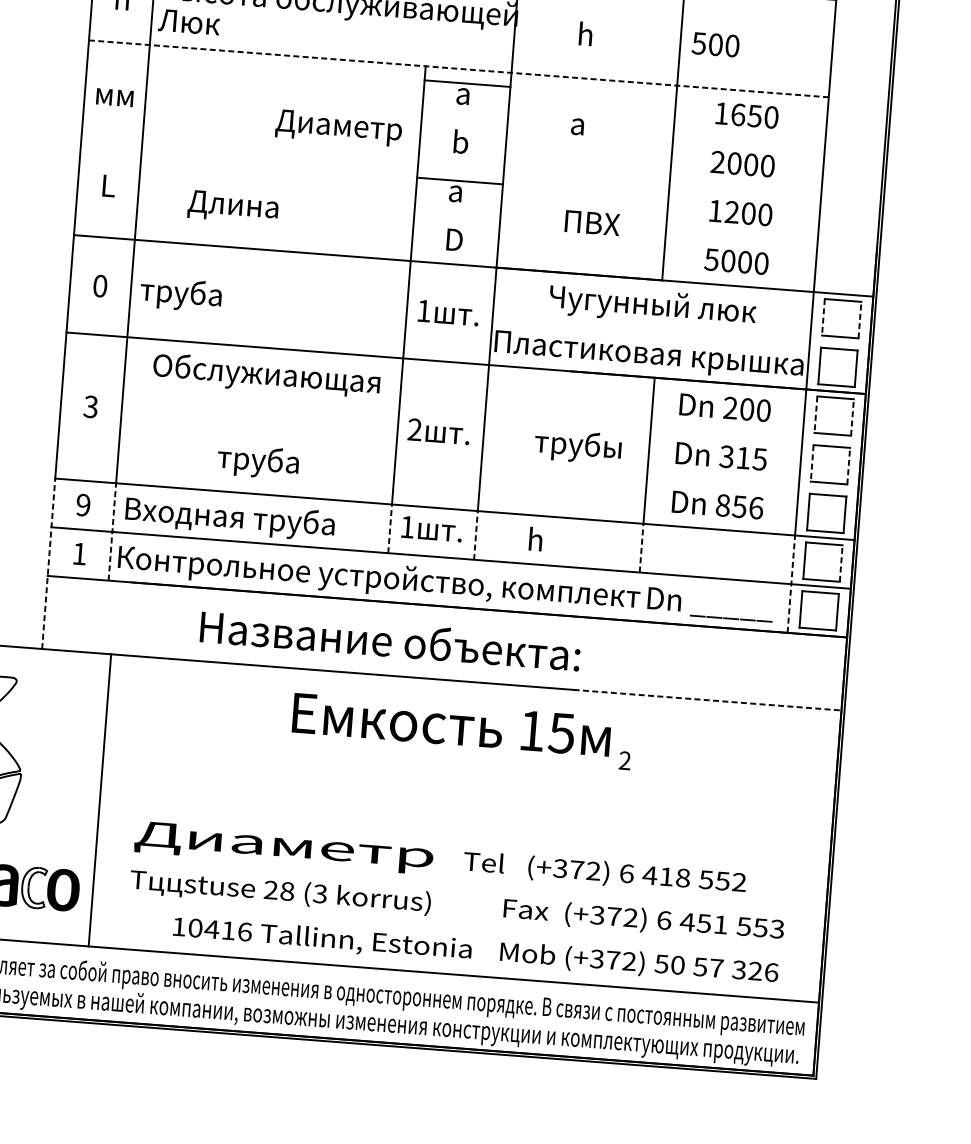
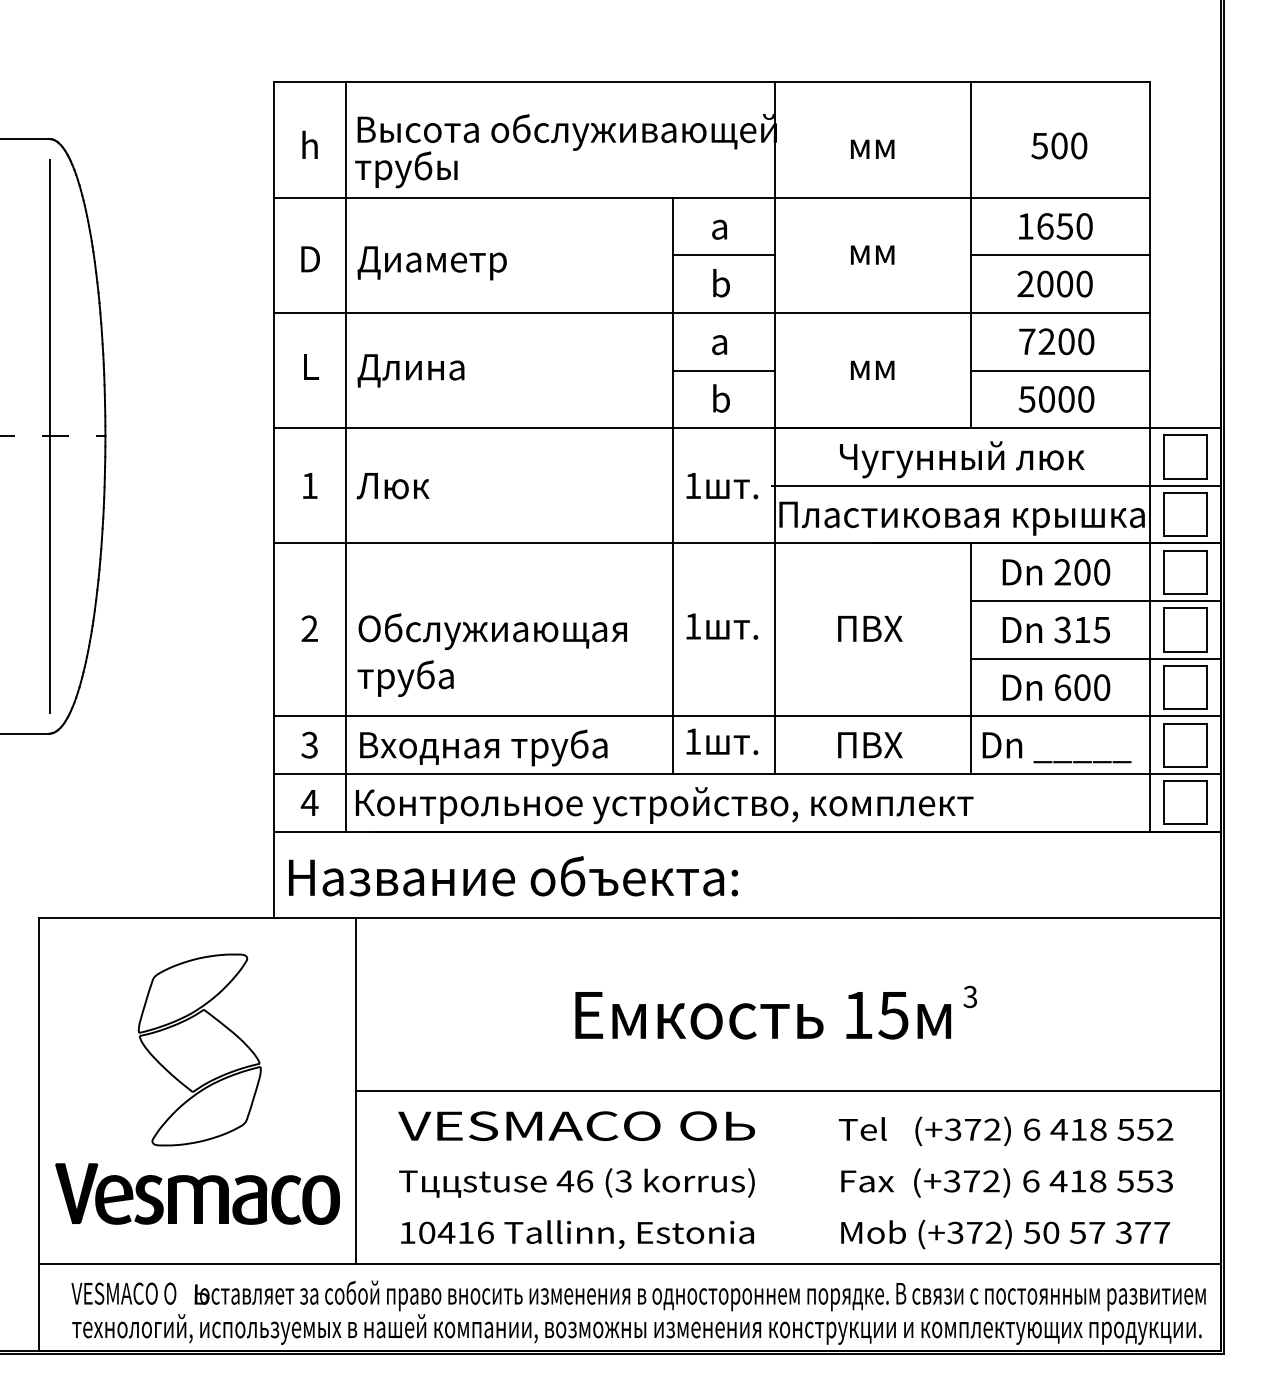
text: (201, 25) -> (405, 169), Люк -> трубы
text: (597, 34) -> (872, 144), h -> мм
text: (715, 44) -> (1059, 145), moved
line: (459, 68) -> (712, 197), dashed -> solid
line: (467, 83) -> (723, 255), moved
text: (114, 94) -> (309, 259), мм -> D
text: (338, 128) -> (431, 263), moved
text: (589, 128) -> (871, 255), a -> мм
line: (749, 140) -> (1060, 255), added
line: (451, 165) -> (712, 312), added
line: (459, 180) -> (723, 370), moved
text: (232, 206) -> (410, 370), moved
text: (715, 210) -> (1027, 341), 1200 -> 7200
text: (591, 222) -> (882, 366), ПВХ -> мм
line: (741, 237) -> (1060, 370), added
text: (454, 239) -> (722, 398), D -> b
text: (100, 285) -> (309, 485), 0 -> 1
text: (180, 294) -> (404, 488), труба -> Люк
line: (823, 317) -> (1163, 457), dashed -> solid
line: (860, 320) -> (1207, 457), dashed -> solid
line: (679, 330) -> (995, 485), added
text: (266, 375) -> (492, 631), moved
text: (90, 407) -> (309, 629), 3 -> 2
line: (815, 414) -> (1163, 572), dashed -> solid
line: (852, 417) -> (1207, 572), dashed -> solid
text: (415, 429) -> (693, 626), 2 -> 1
line: (756, 434) -> (1095, 601), added
text: (577, 446) -> (886, 631), трубы -> ПВХ
text: (258, 461) -> (405, 678), moved
line: (811, 462) -> (1163, 629), dashed -> solid
line: (849, 465) -> (1207, 629), dashed -> solid
line: (752, 483) -> (1095, 658), added
text: (83, 505) -> (309, 745), 9 -> 3
text: (739, 506) -> (1082, 687), 856 -> 600
line: (389, 529) -> (672, 745), dashed -> solid
line: (112, 532) -> (346, 774), dashed -> solid
line: (475, 535) -> (774, 745), dashed -> solid
text: (556, 540) -> (869, 744), h -> ПВХ
line: (641, 548) -> (970, 745), dashed -> solid
text: (79, 553) -> (309, 802), 1 -> 4
line: (48, 563) -> (274, 817), dashed -> solid
line: (841, 563) -> (1207, 745), dashed -> solid
line: (791, 584) -> (1150, 774), dashed -> solid
text: (710, 604) -> (1056, 747), moved
text: (390, 640) -> (513, 876), moved
line: (707, 700) -> (1062, 918), dashed -> solid
text: (451, 724) -> (763, 1015), moved
text: (625, 761) -> (970, 997), 2 -> 3
line: (464, 828) -> (787, 1091), added
text: (283, 847) -> (576, 1130), Диаметр -> VESMACO OЬ
text: (604, 873) -> (1005, 1131), moved
fill: (34, 887) -> (286, 1199), added
text: (278, 890) -> (574, 1181), 28 -> 46
text: (711, 924) -> (1087, 1181), 451 -> 418
text: (322, 939) -> (577, 1234), moved
text: (763, 971) -> (1152, 1232), 326 -> 377

